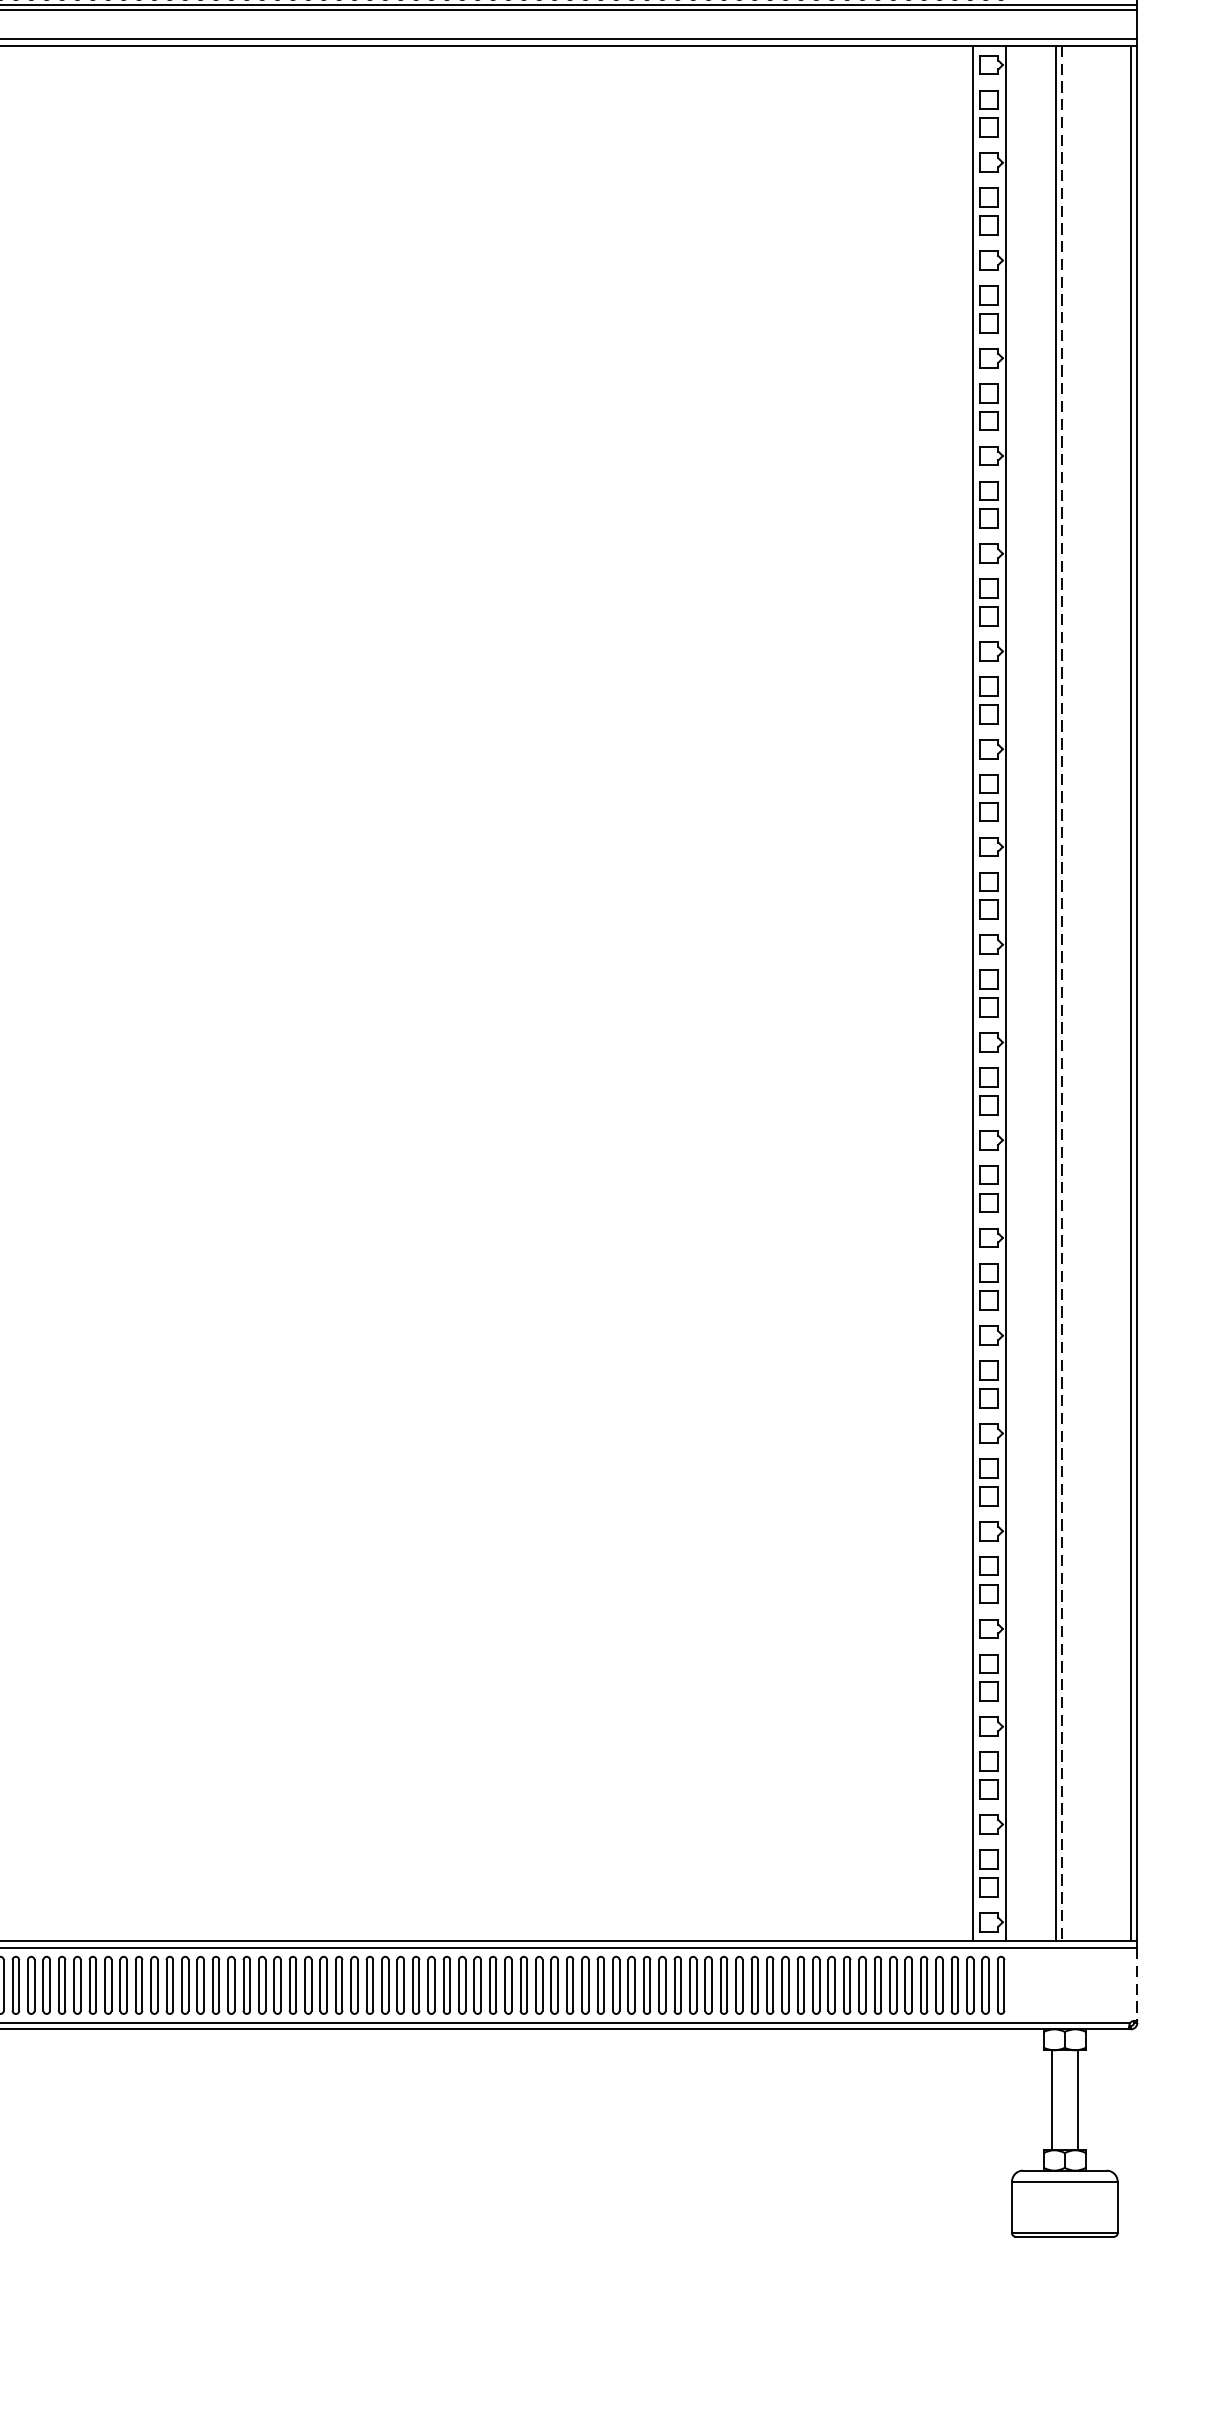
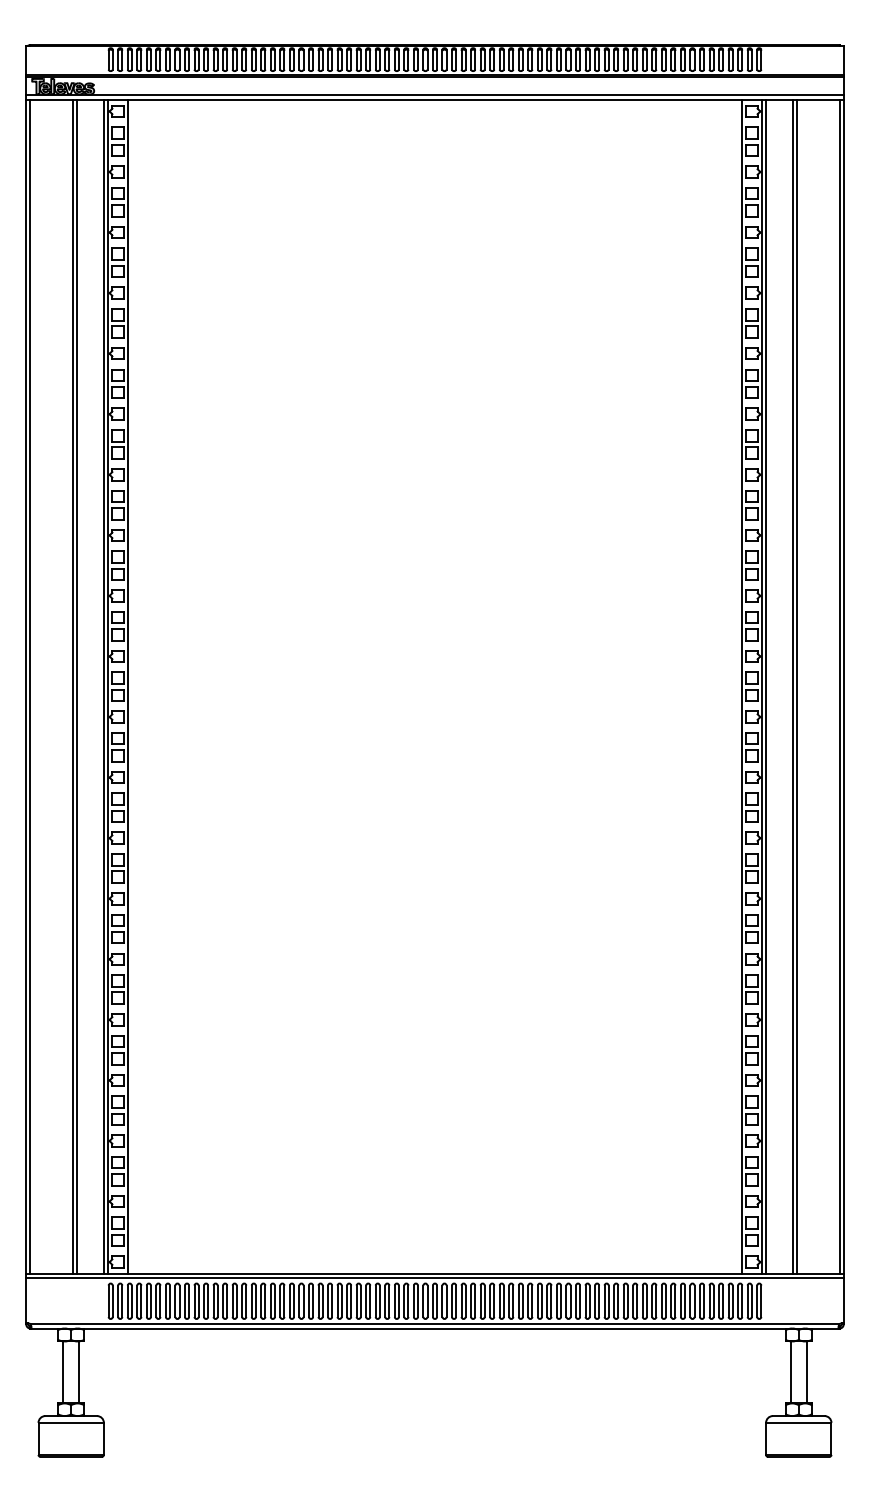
line: (1011, 993) -> (765, 686), added
line: (1062, 994) -> (797, 687), dashed -> solid
line: (1137, 1984) -> (843, 1300), dashed -> solid

